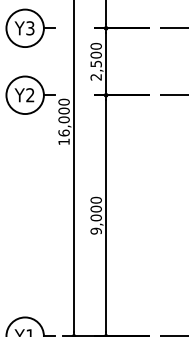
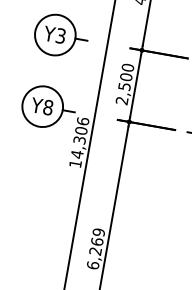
text: (30, 95) -> (48, 107), Y2 -> Y8
text: (63, 117) -> (79, 137), 16,000 -> 14,306
text: (95, 215) -> (95, 248), 9,000 -> 6,269

